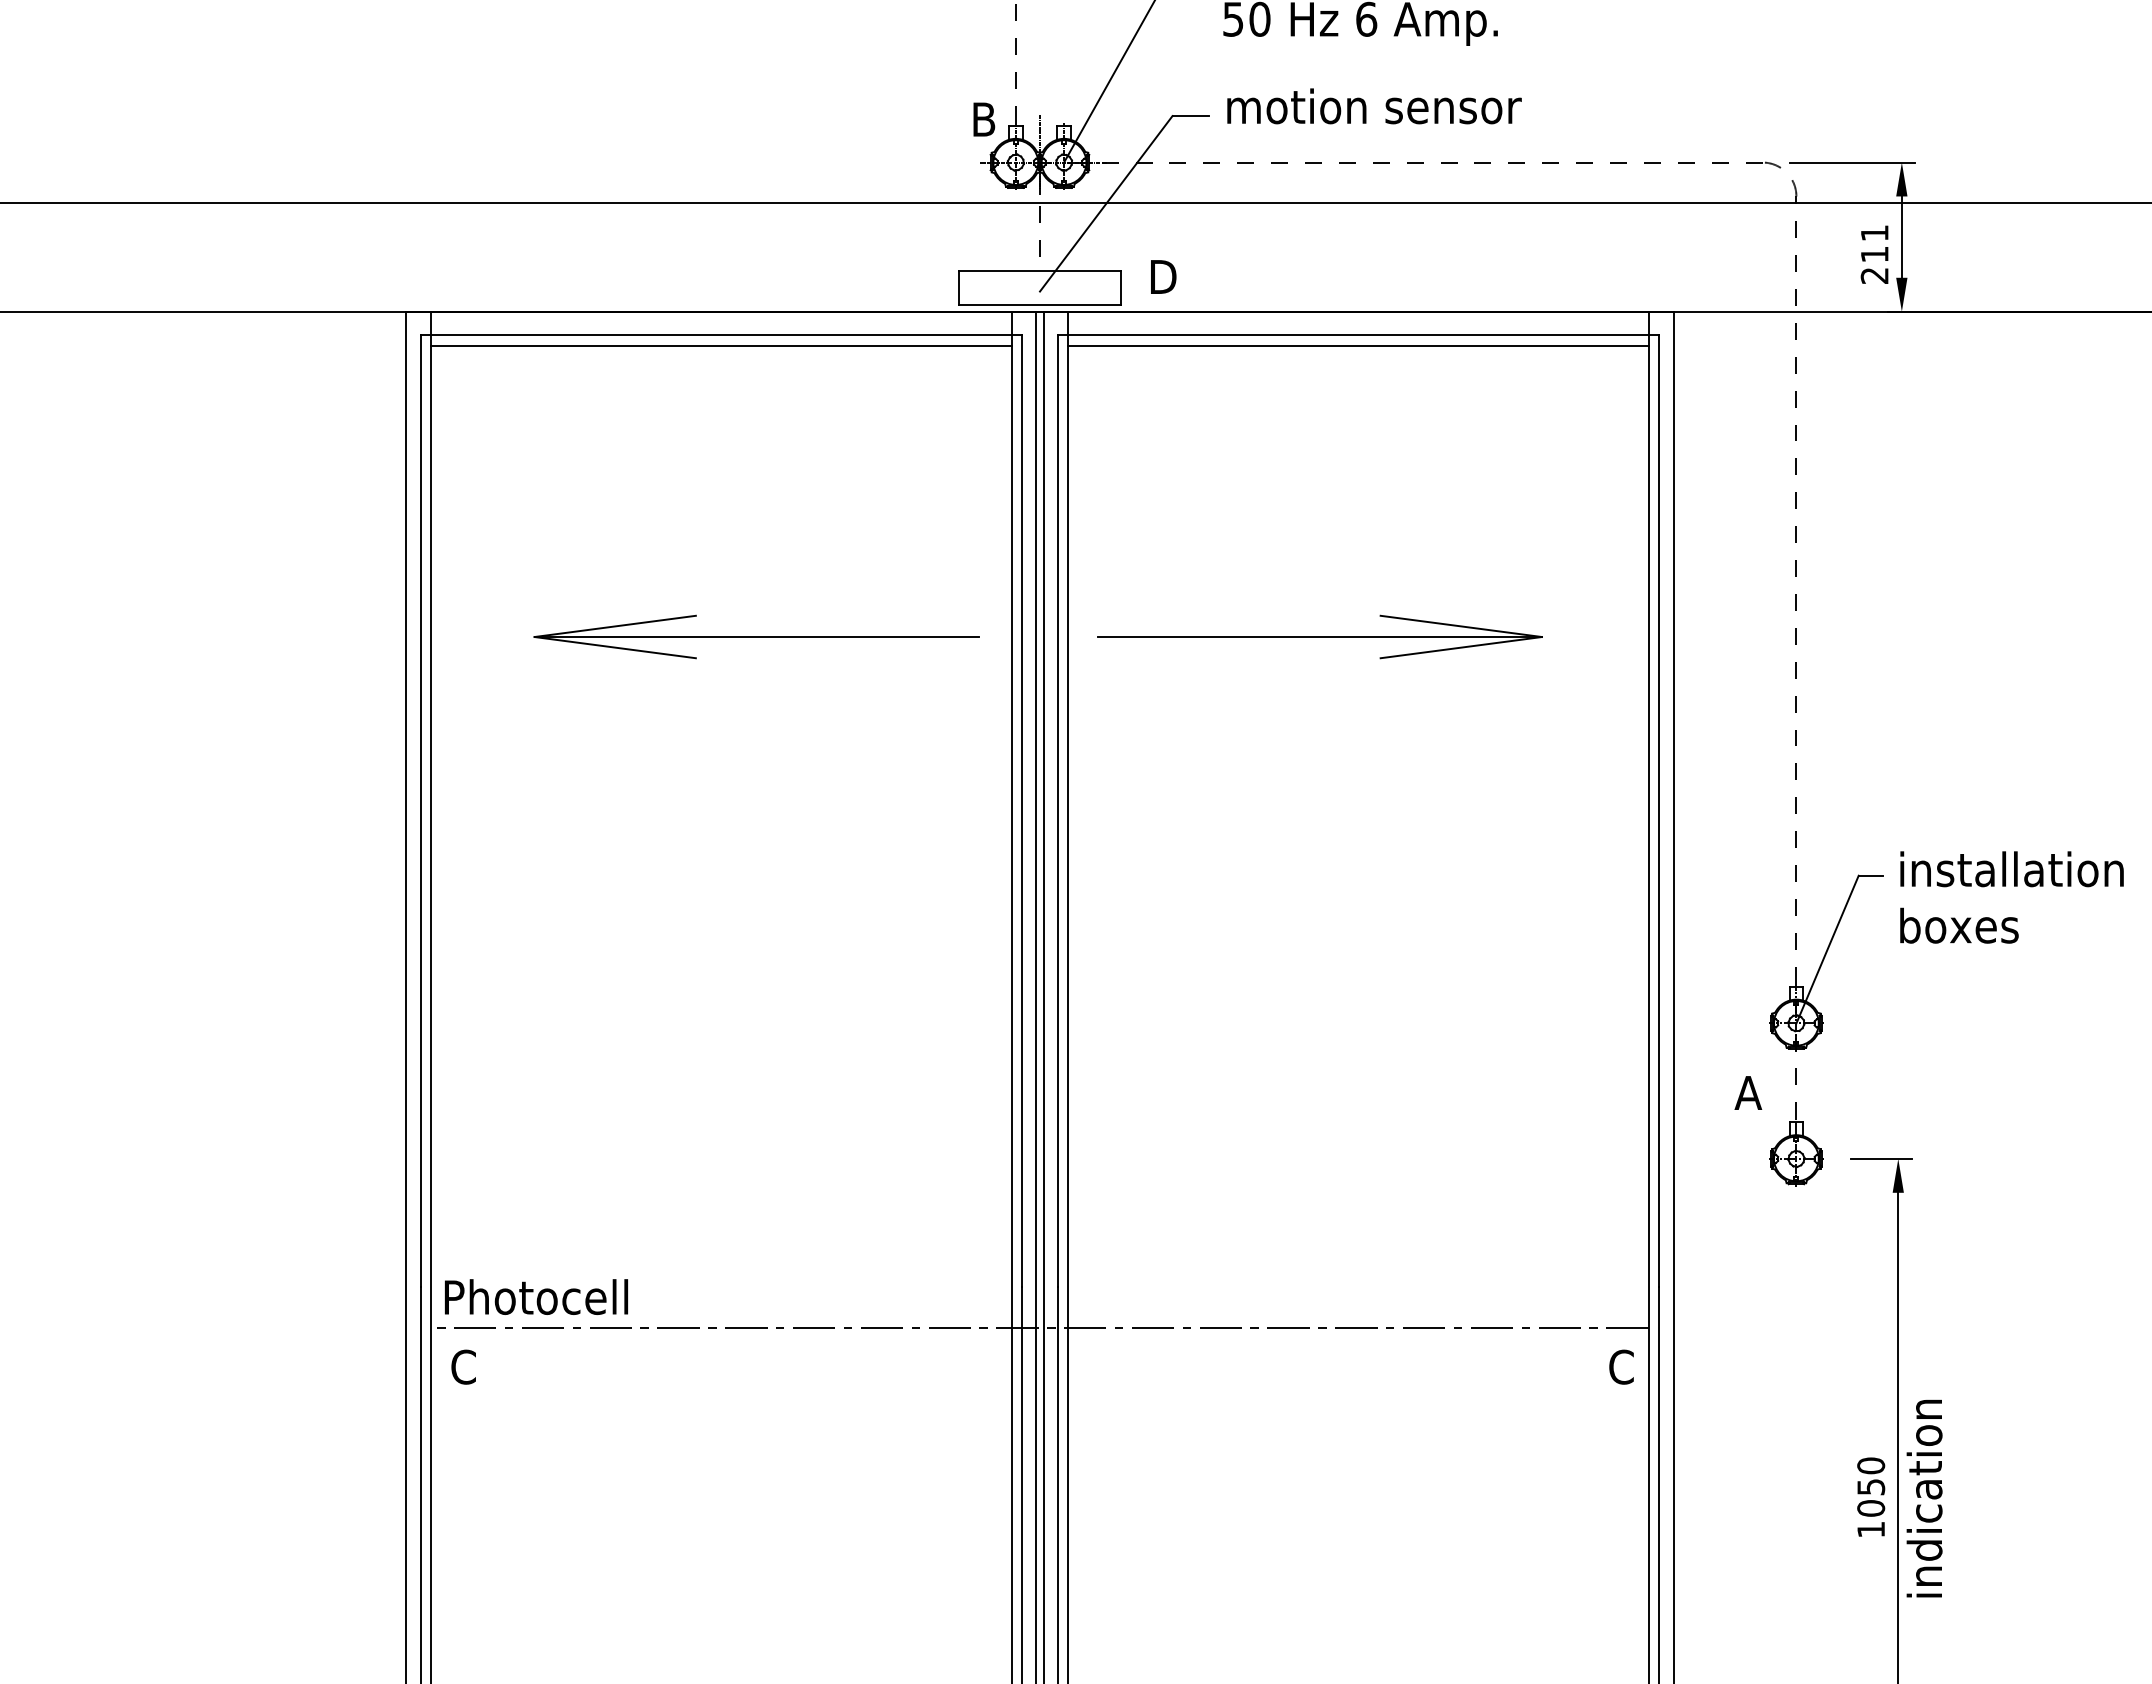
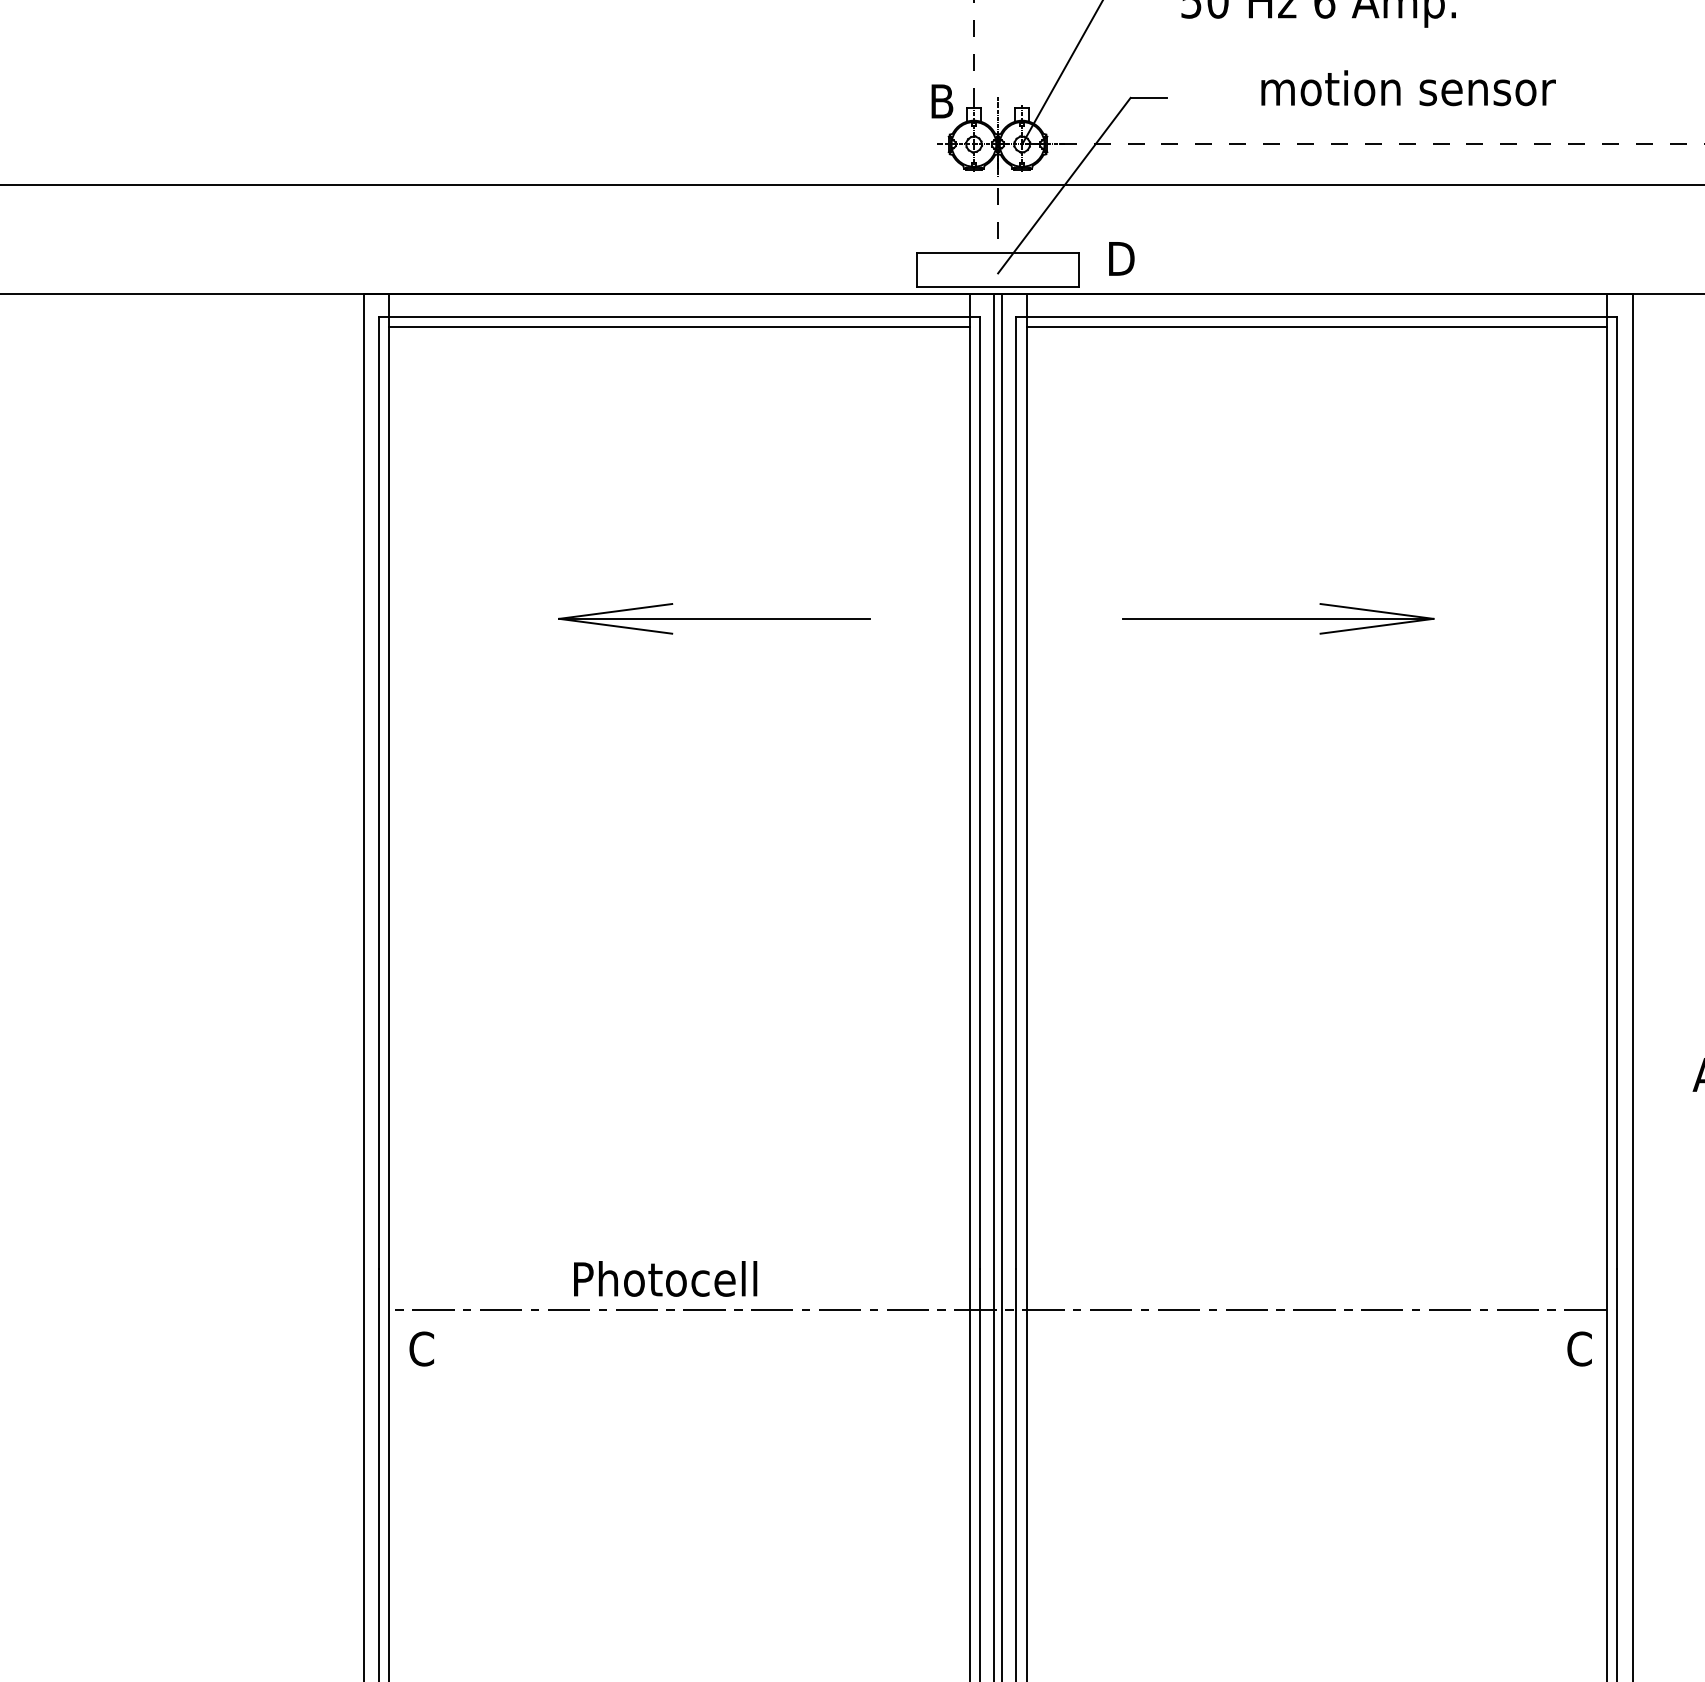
text: (1374, 106) -> (1408, 88), moved
part: (756, 636) -> (714, 618), size x0.7
part: (1319, 636) -> (1277, 618), size x0.7
text: (536, 1296) -> (665, 1278), moved

